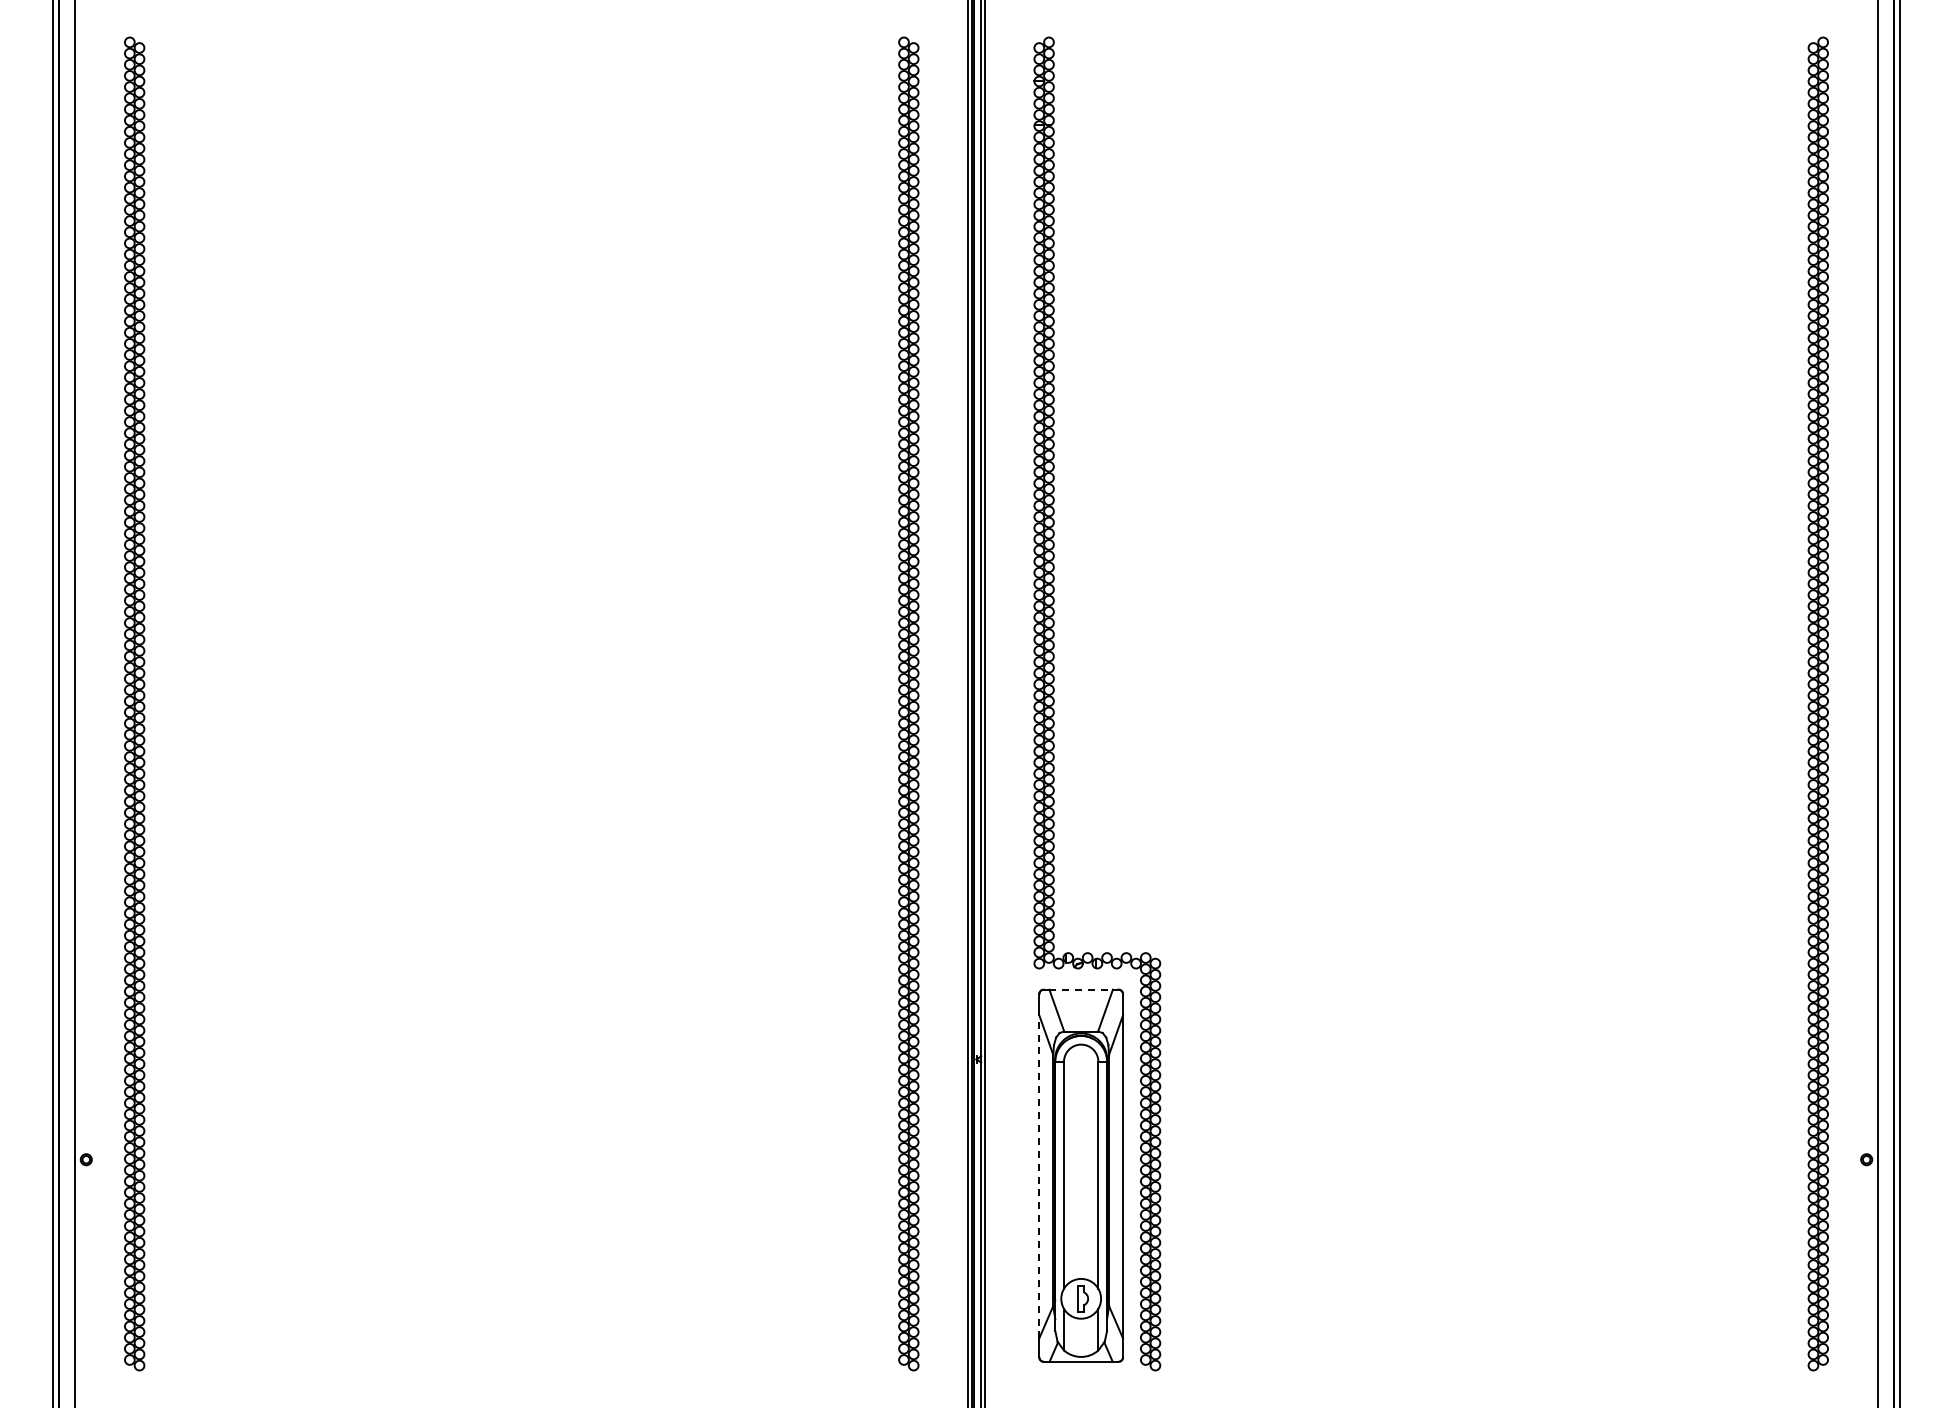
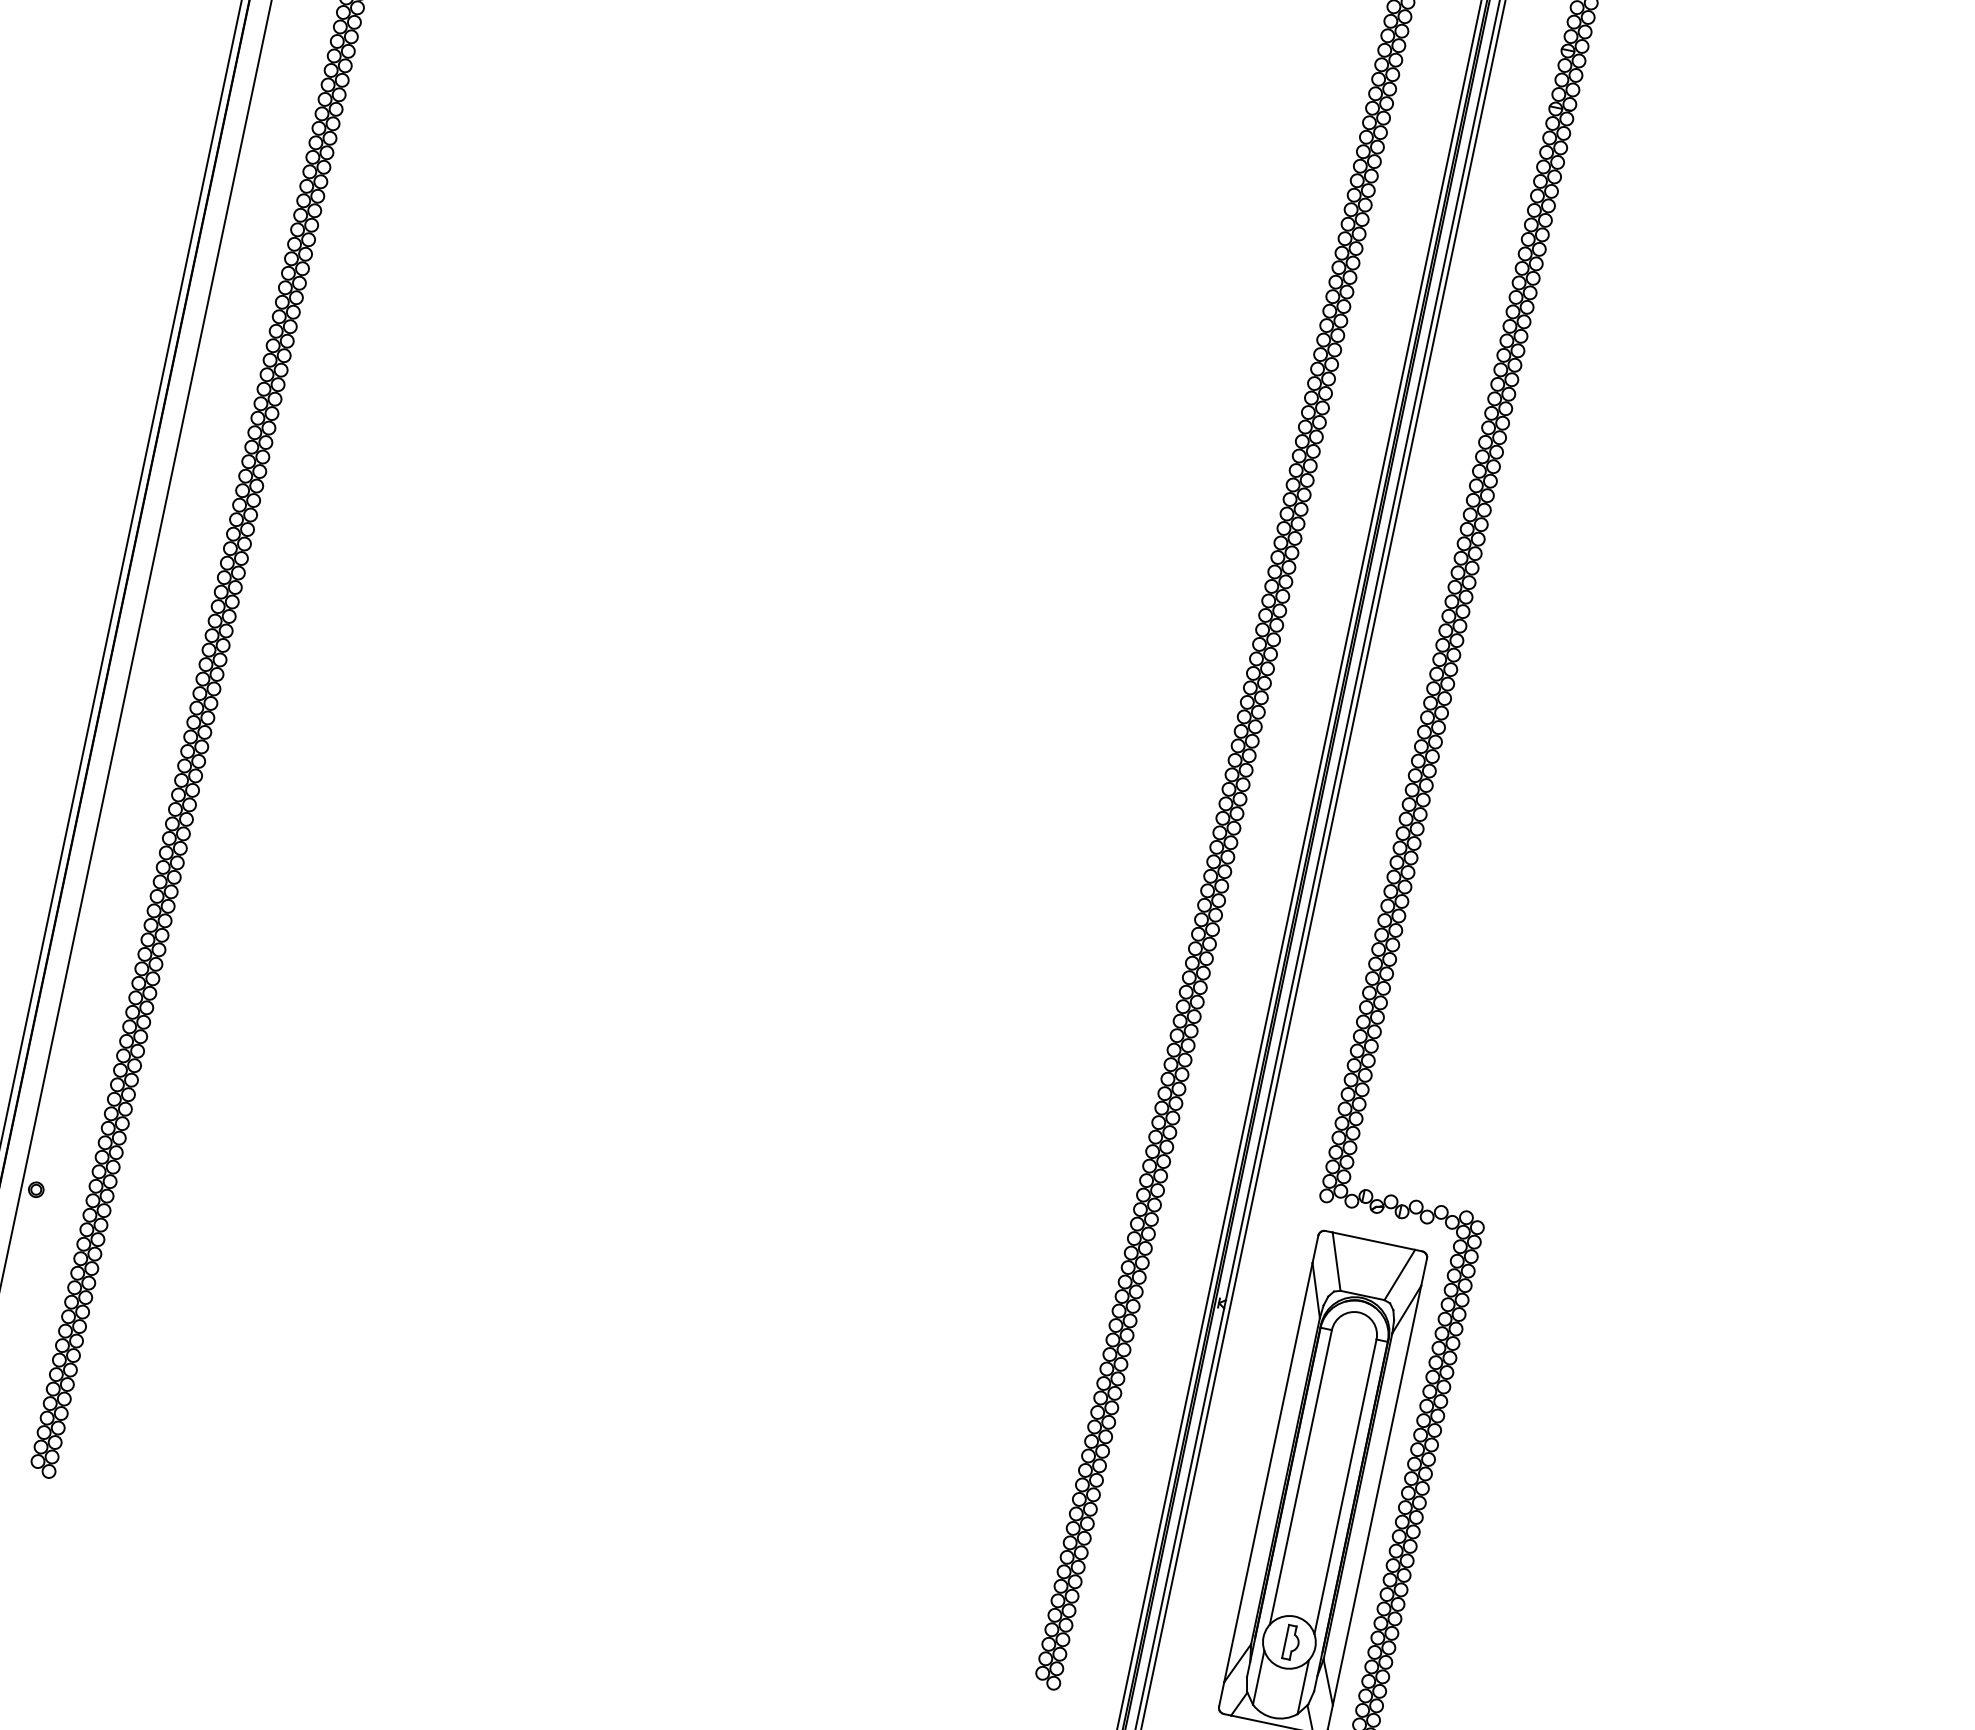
line: (1081, 989) -> (1374, 1241), dashed -> solid
line: (1039, 1176) -> (1268, 1472), dashed -> solid

